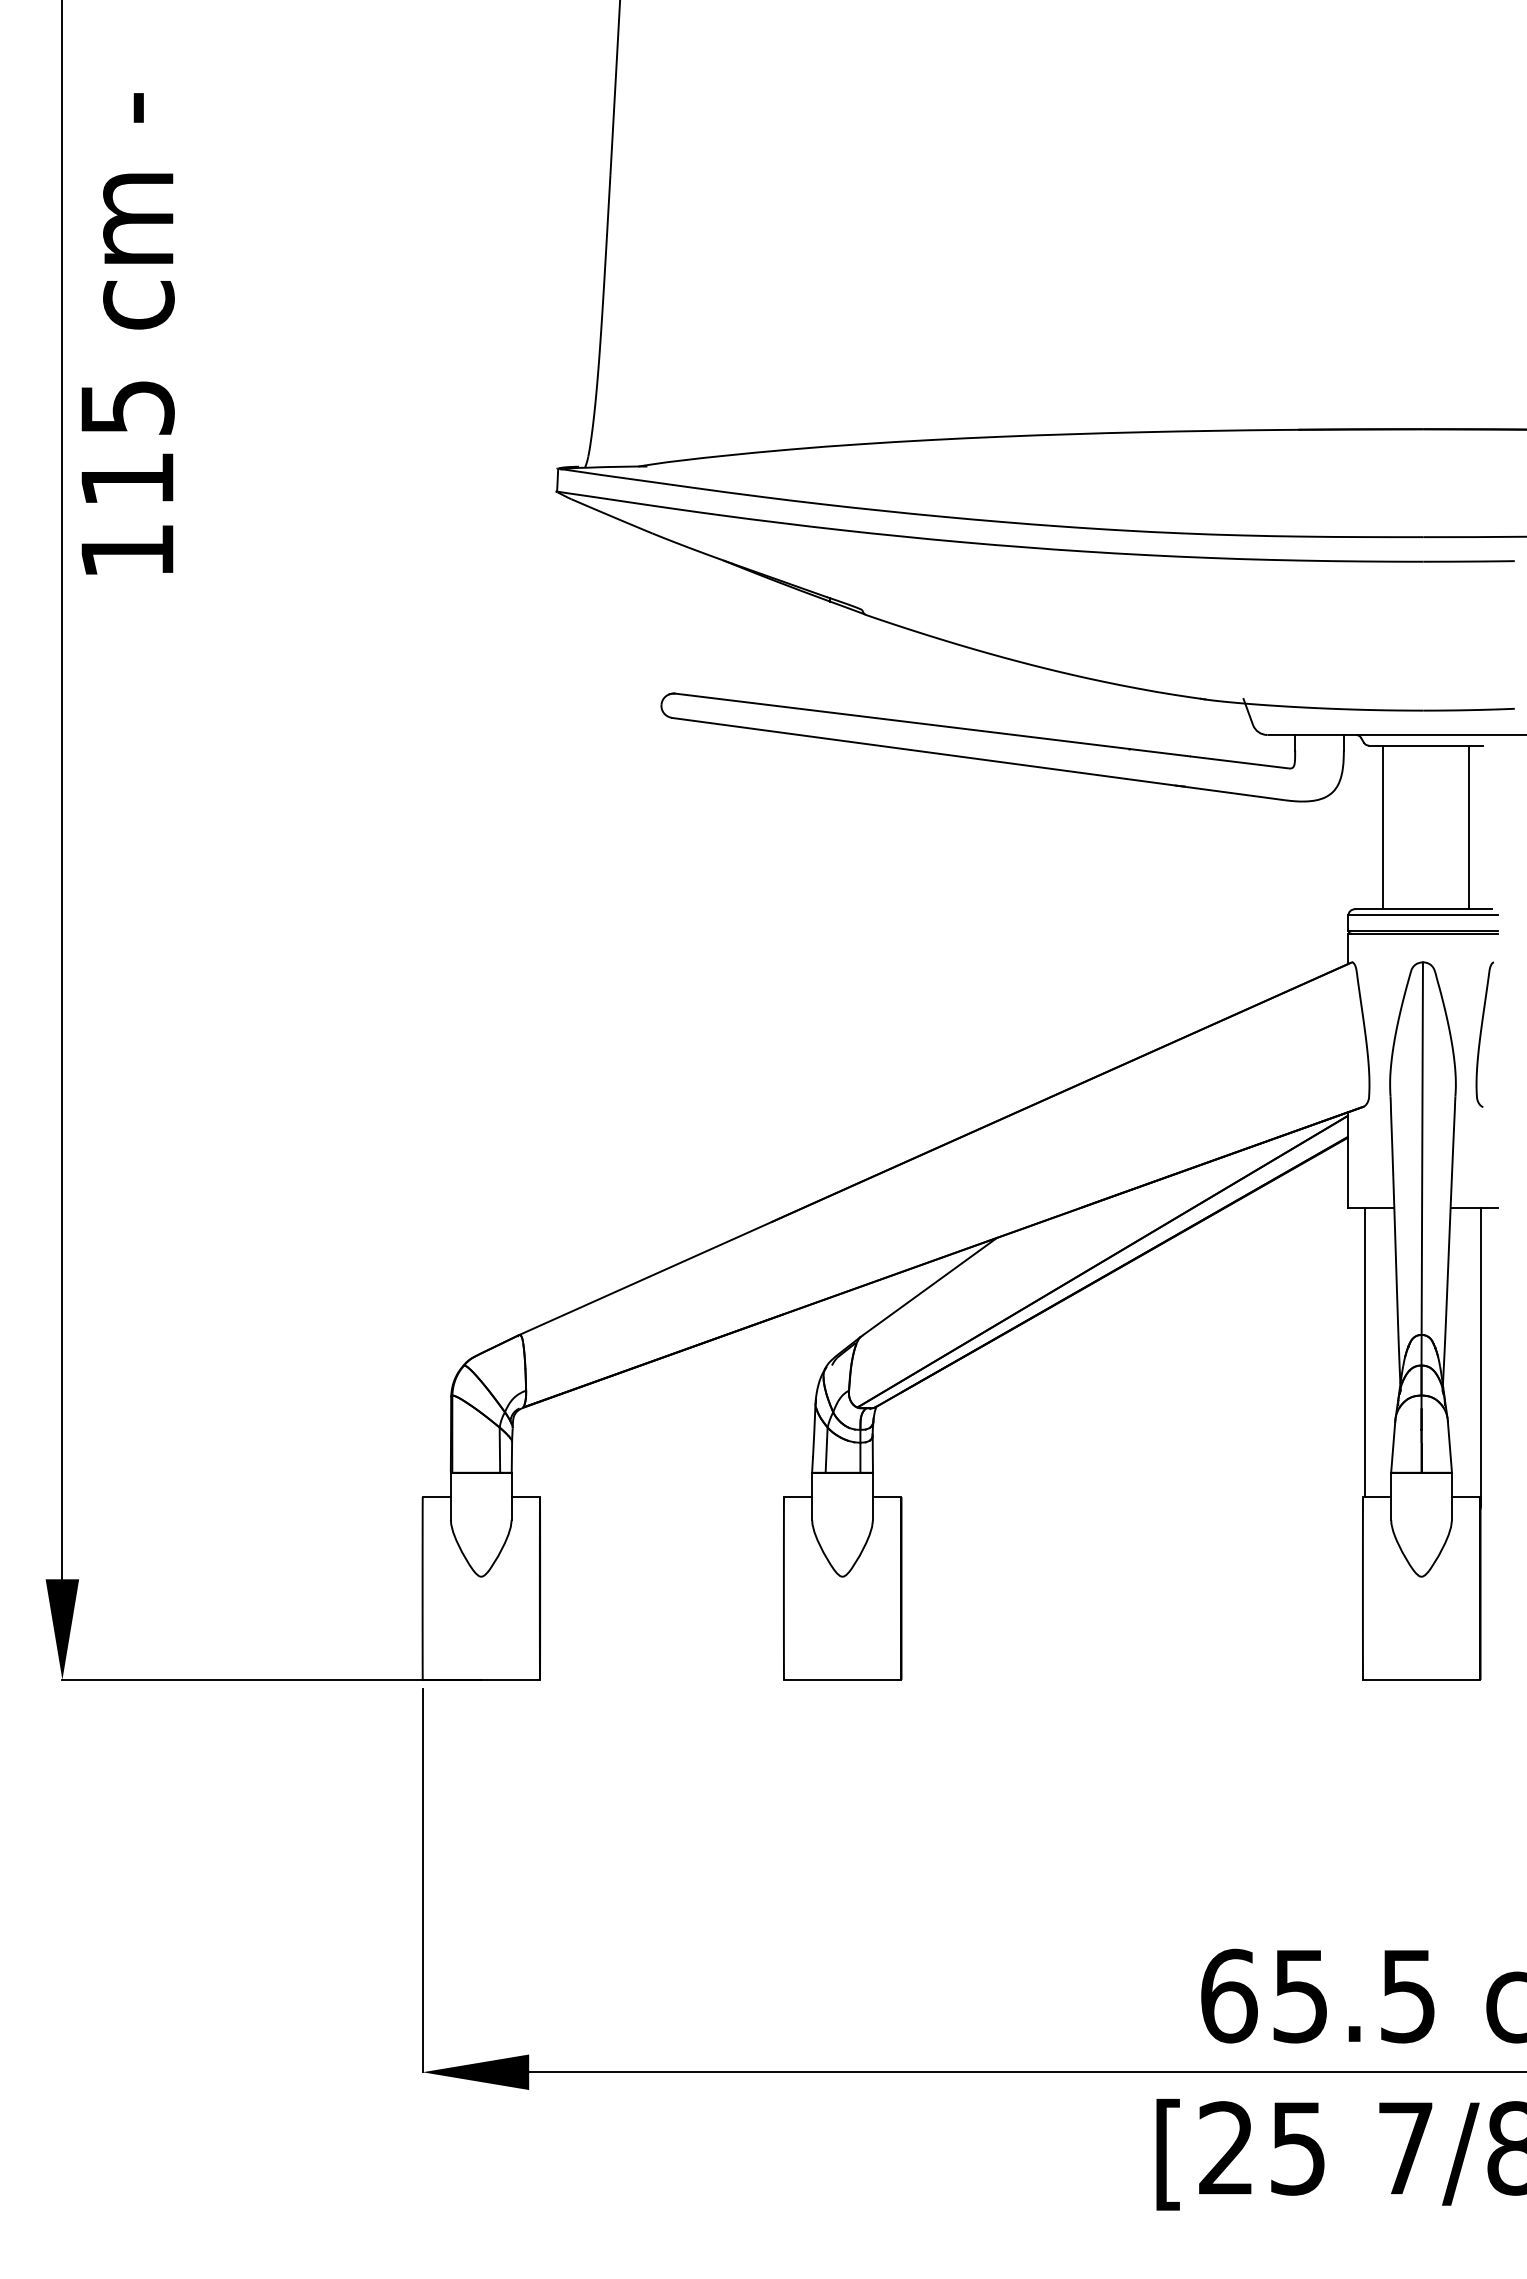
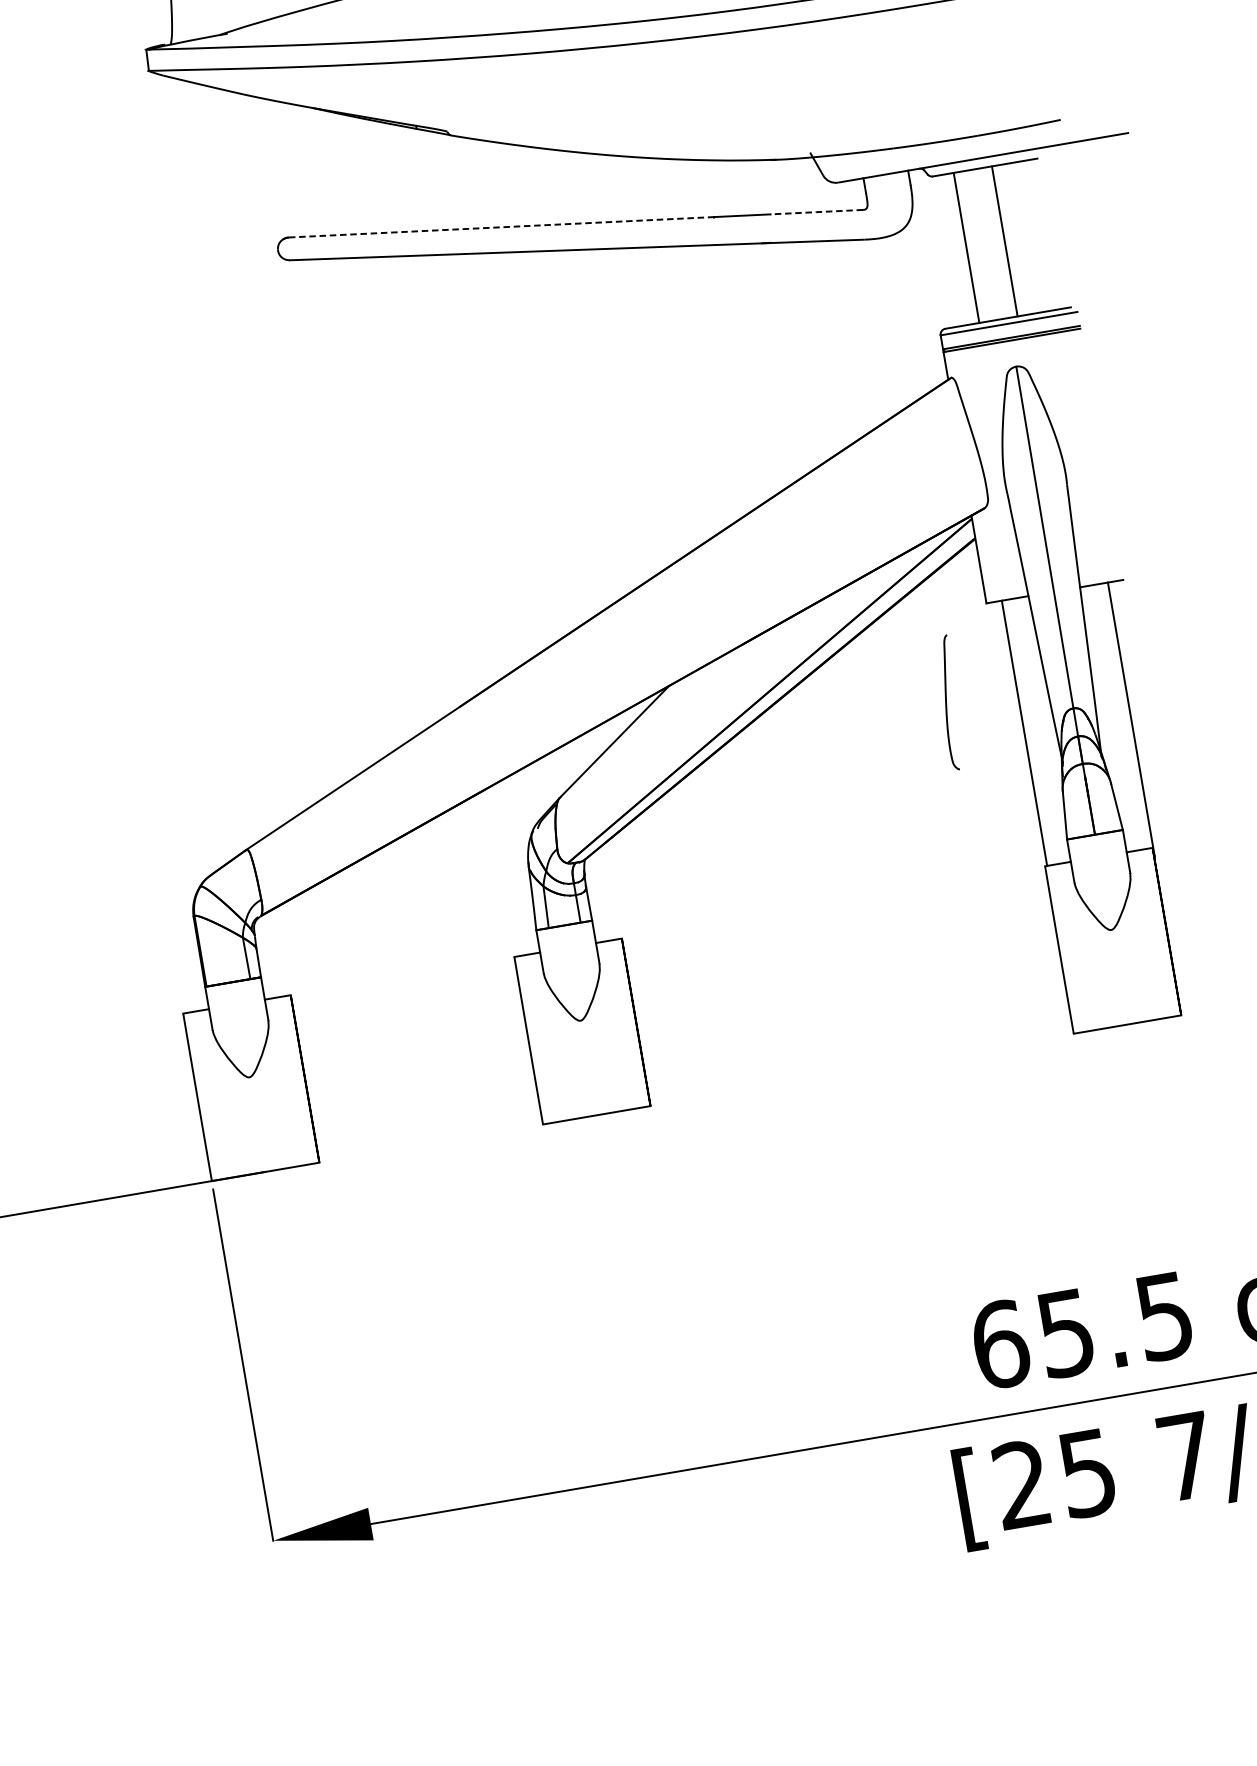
line: (902, 721) -> (501, 227), solid -> dashed
line: (1239, 762) -> (816, 212), solid -> dashed
line: (1383, 827) -> (1004, 241), moved
line: (1468, 827) -> (966, 247), moved
curve: (1481, 1034) -> (946, 703), moved

